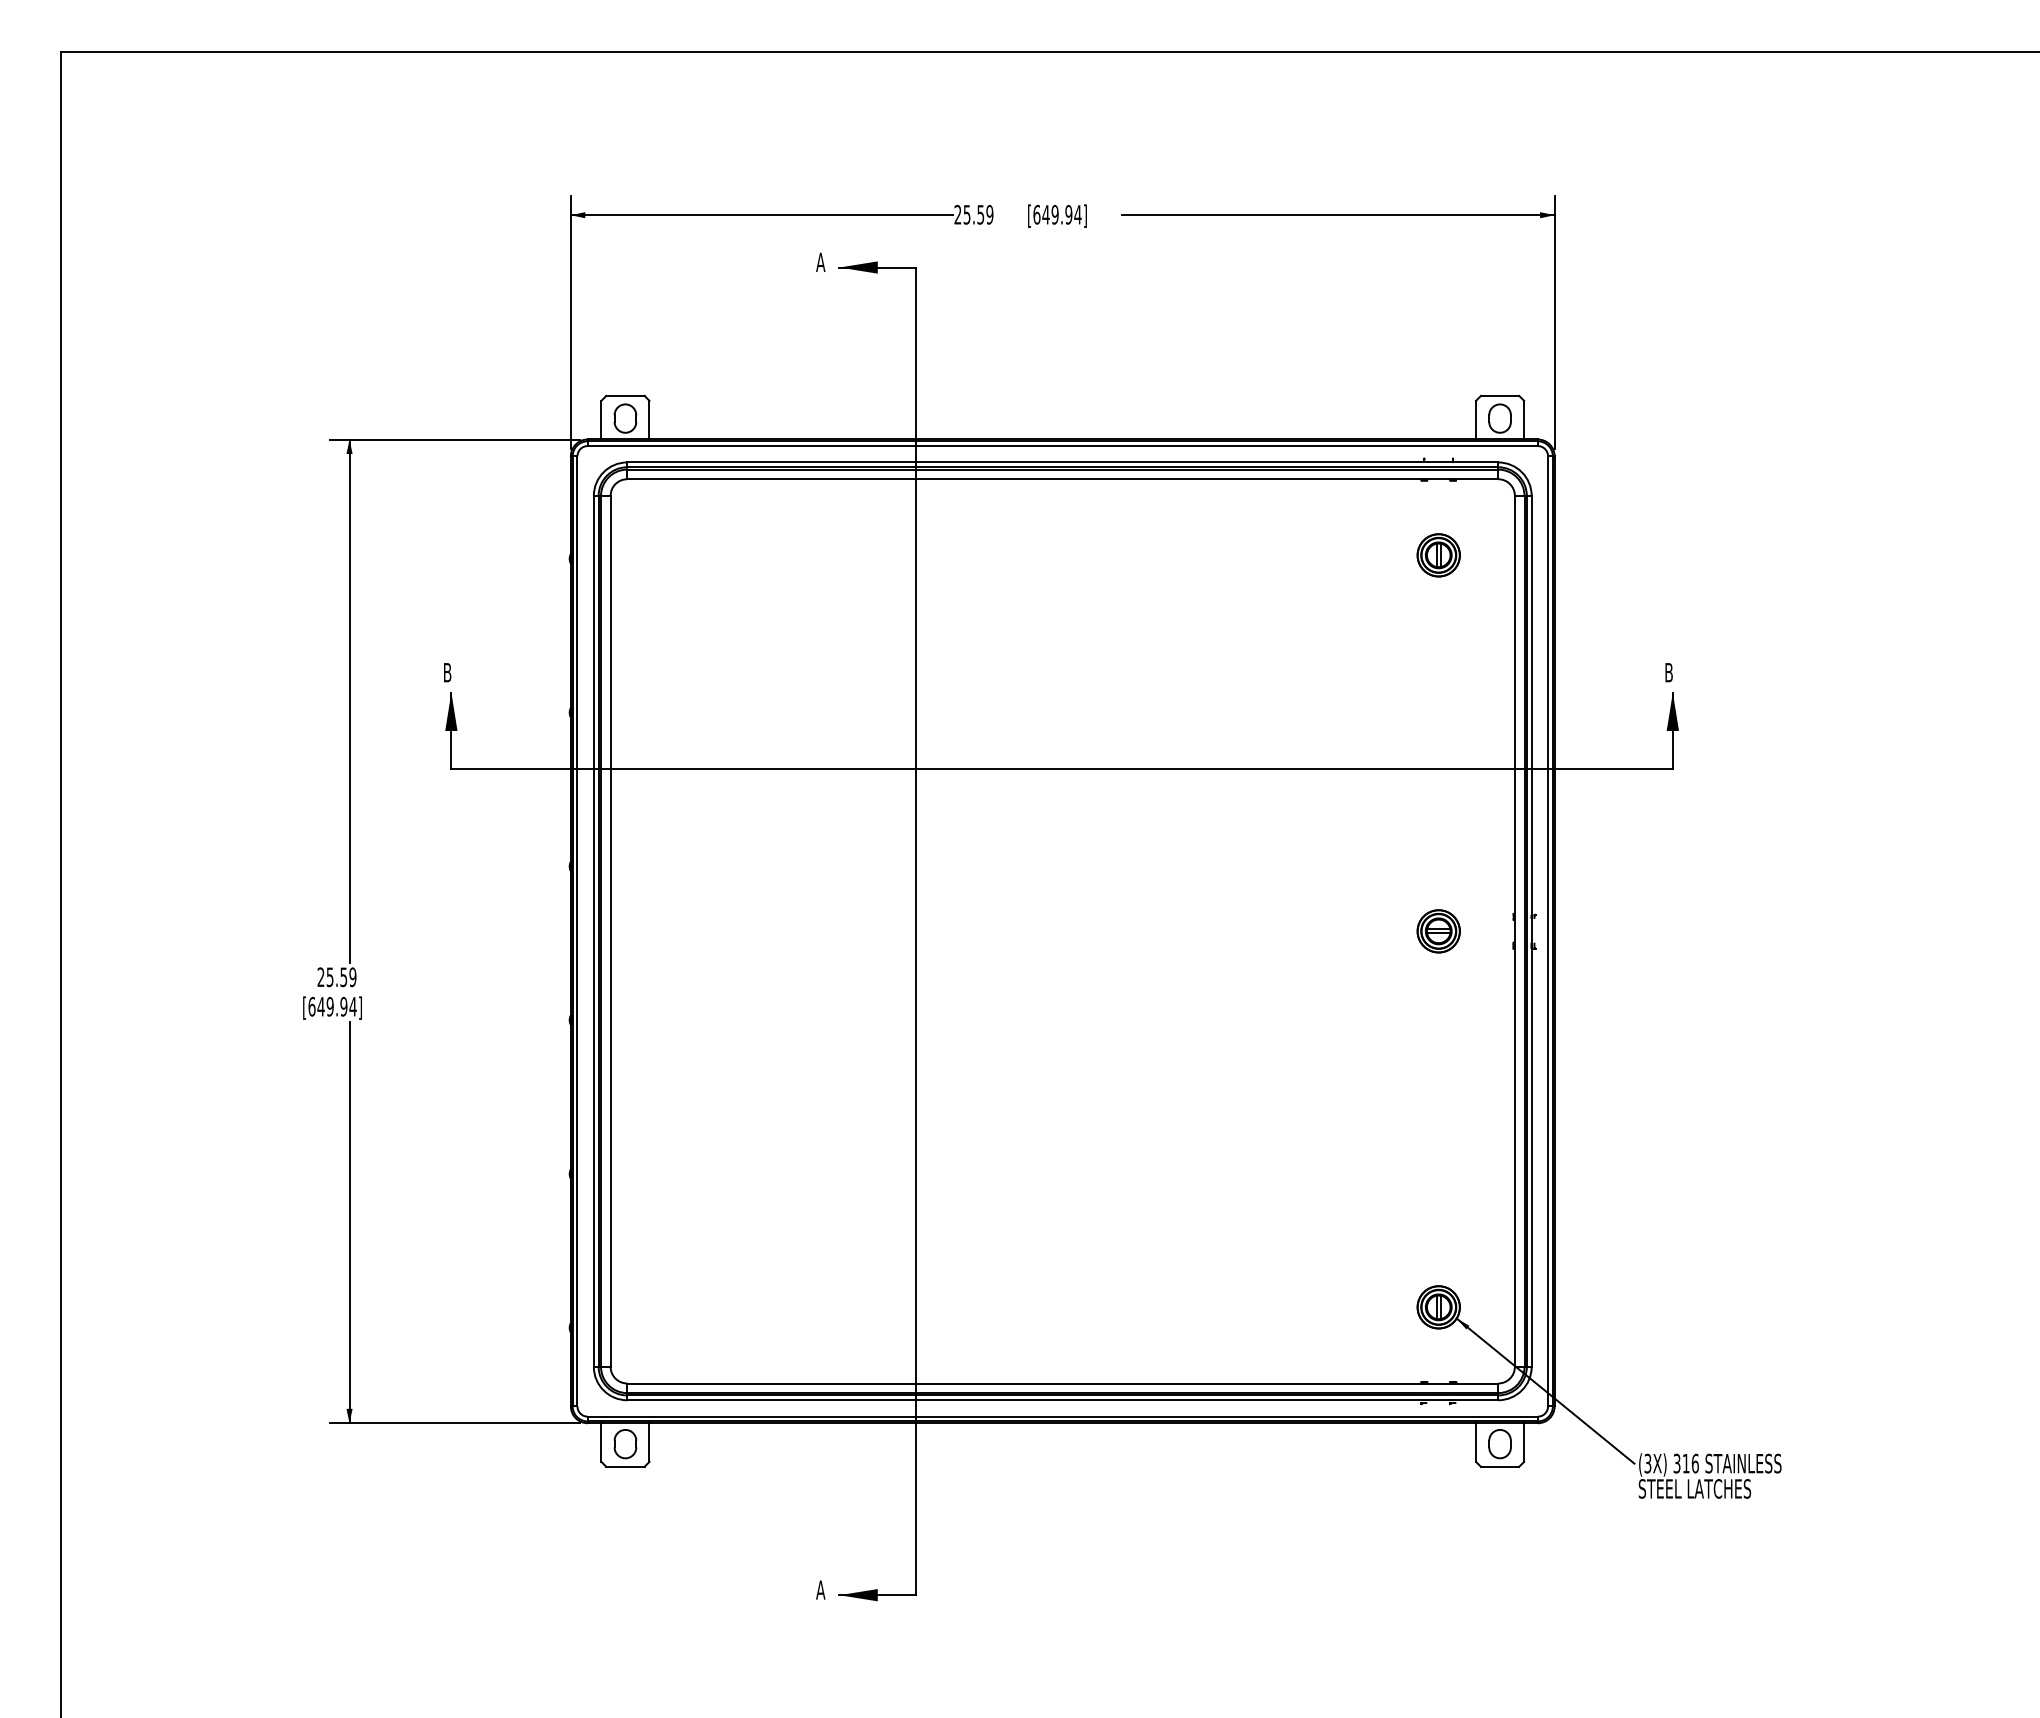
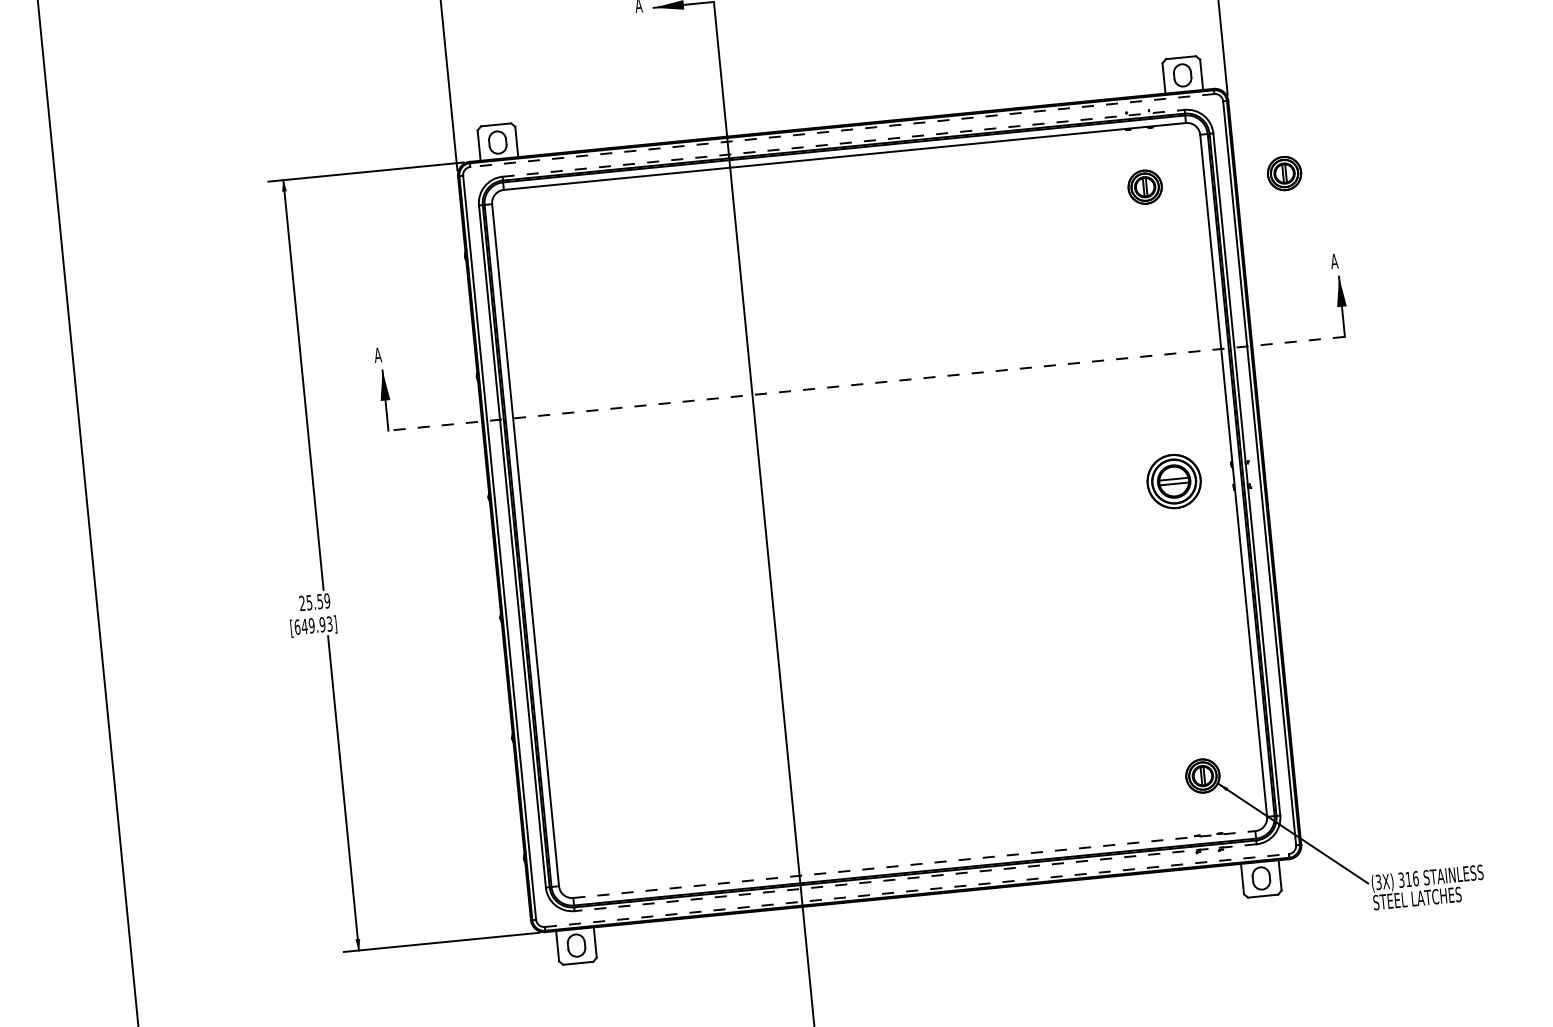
line: (1062, 446) -> (842, 130), solid -> dashed
line: (1062, 462) -> (843, 143), solid -> dashed
part: (1616, 555) -> (1284, 173), added
text: (447, 672) -> (377, 355), B -> A
text: (1668, 672) -> (1334, 261), B -> A
line: (1062, 769) -> (866, 383), solid -> dashed
part: (1438, 931) -> (1173, 481), size x1.6
text: (352, 1006) -> (329, 623), [649.94] -> [649.93]
line: (1062, 1383) -> (914, 864), solid -> dashed
line: (1062, 1400) -> (915, 877), solid -> dashed
line: (1063, 1416) -> (917, 890), solid -> dashed

